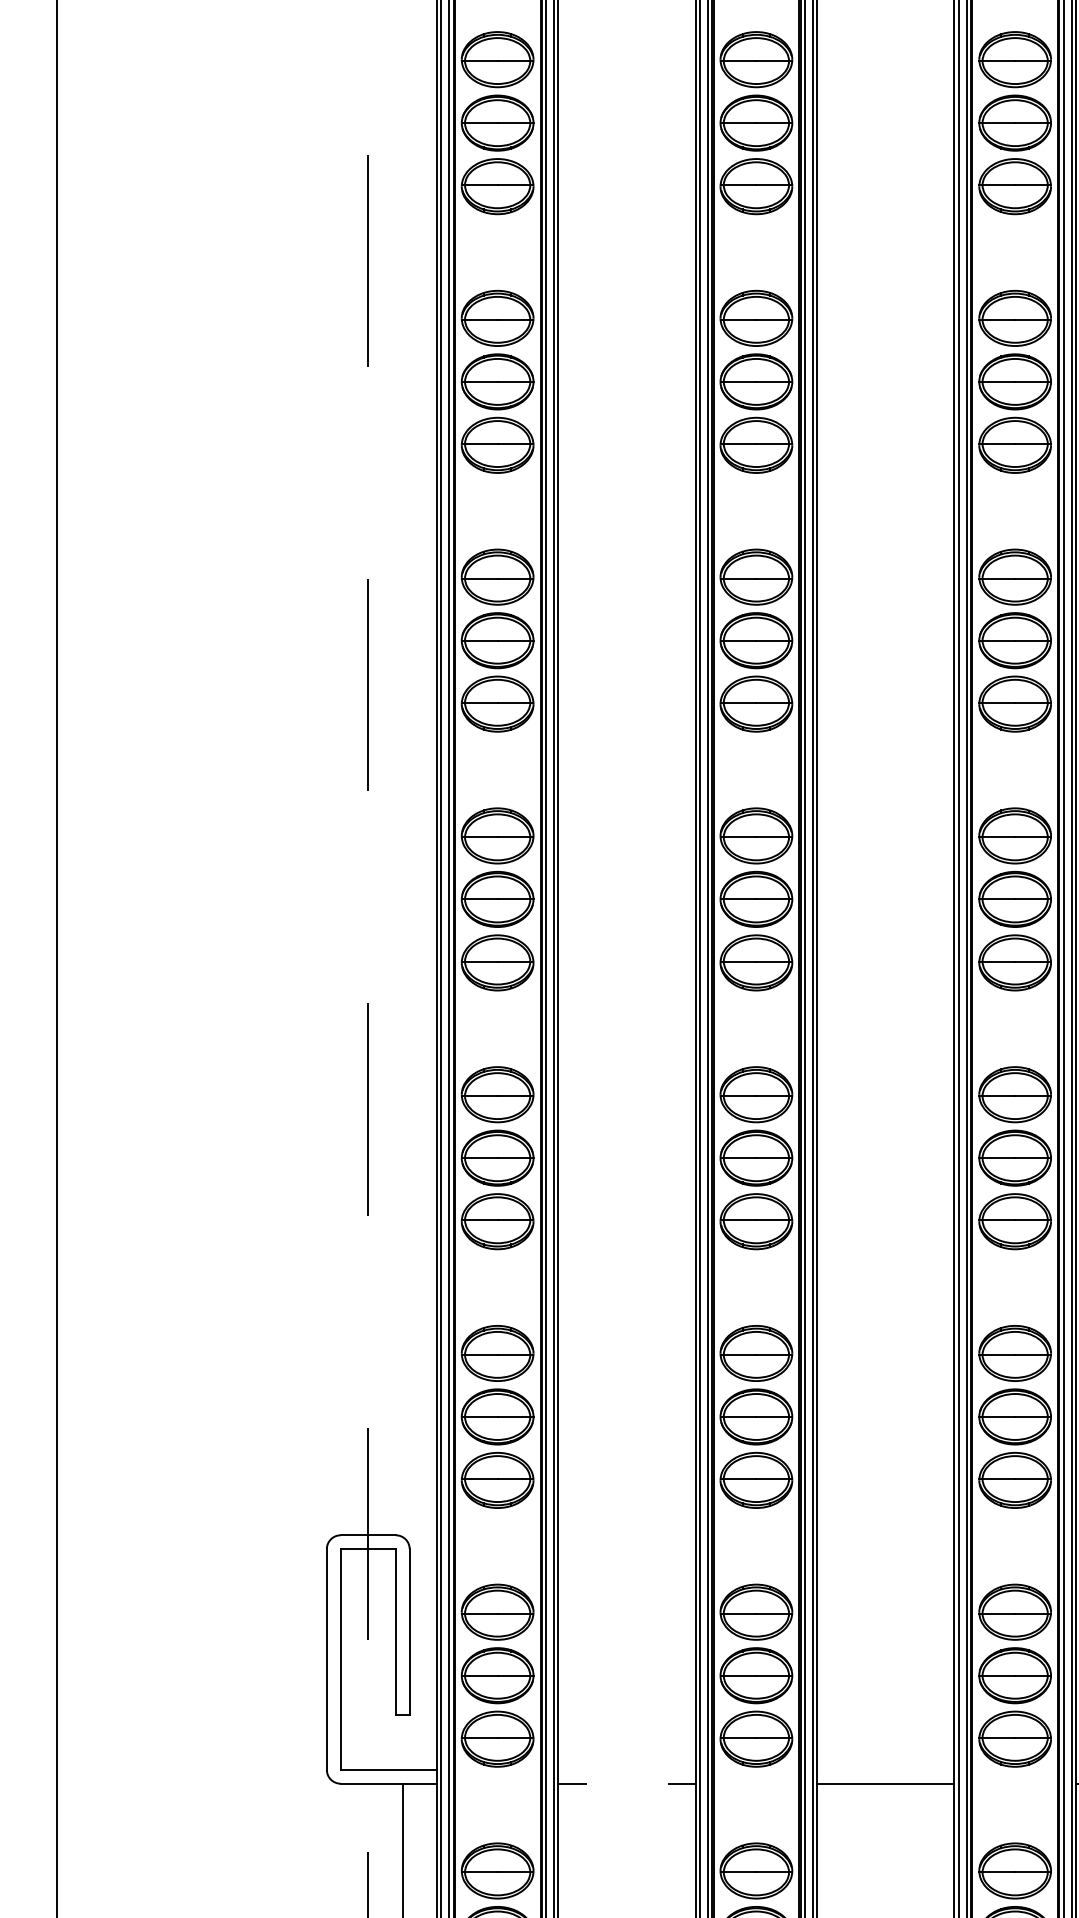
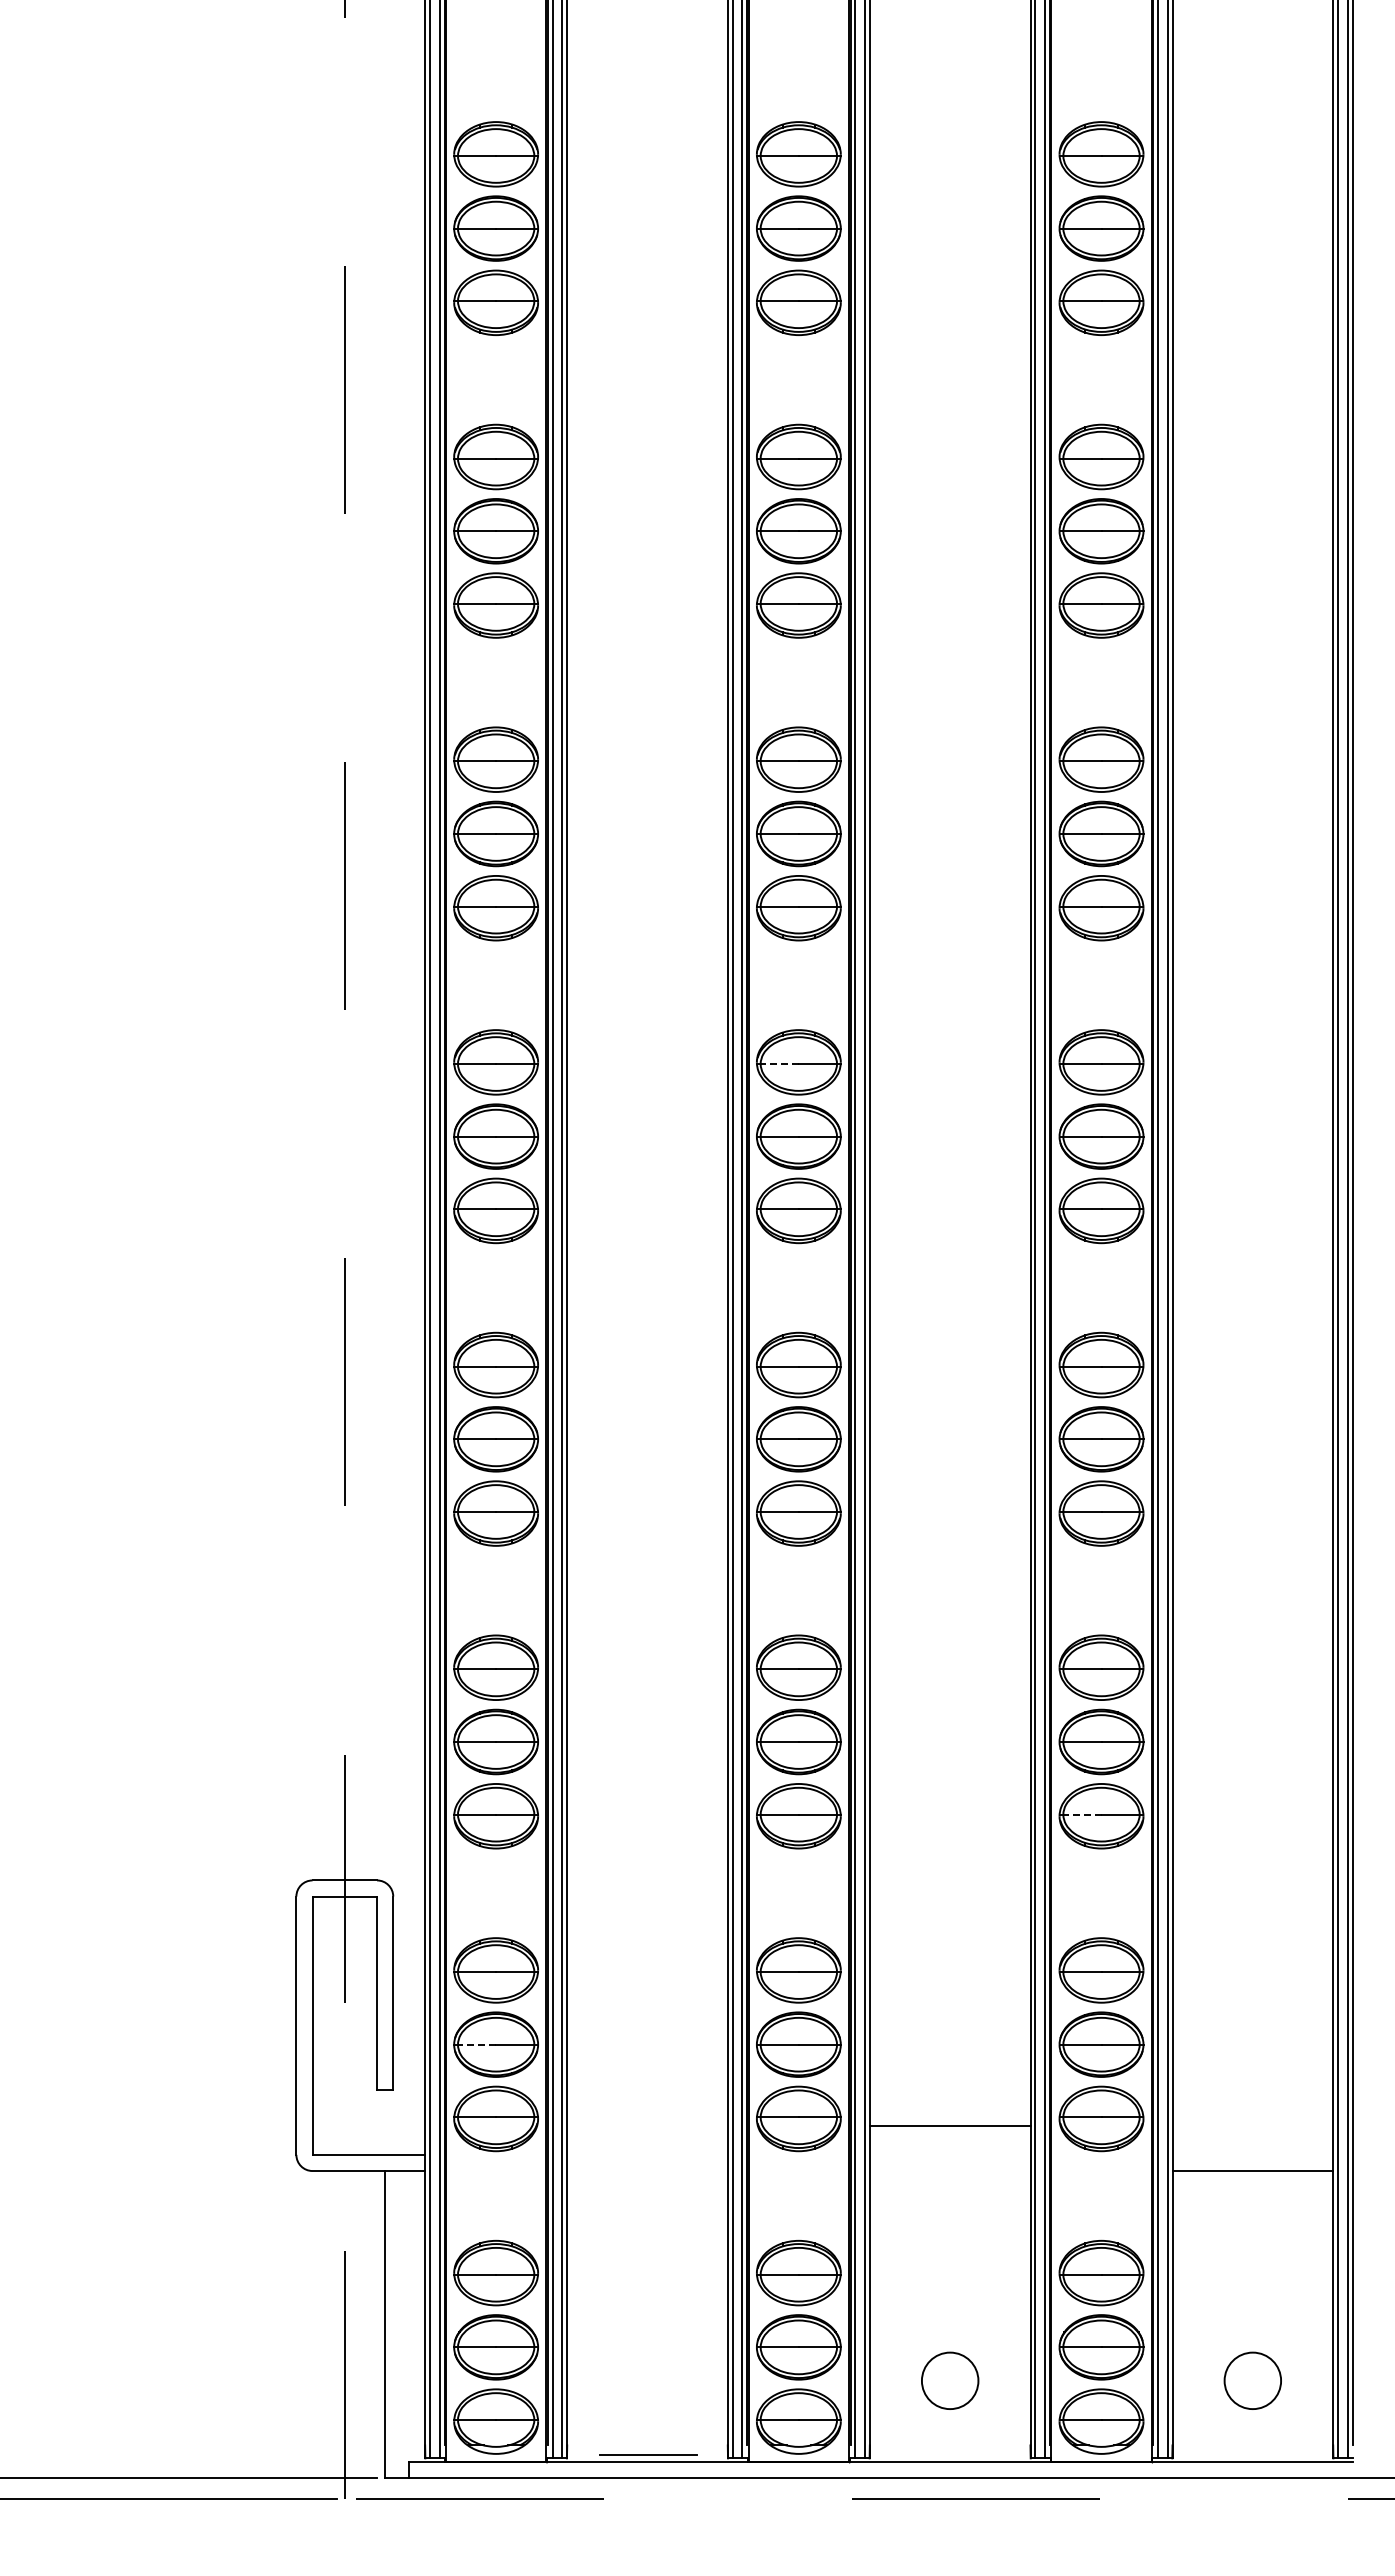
line: (739, 837) -> (779, 1064), solid -> dashed
line: (998, 1478) -> (1081, 1814), solid -> dashed
line: (480, 1675) -> (476, 2044), solid -> dashed
line: (572, 1784) -> (583, 2171), removed
line: (681, 1784) -> (711, 2171), removed
line: (885, 1784) -> (949, 2126), moved

